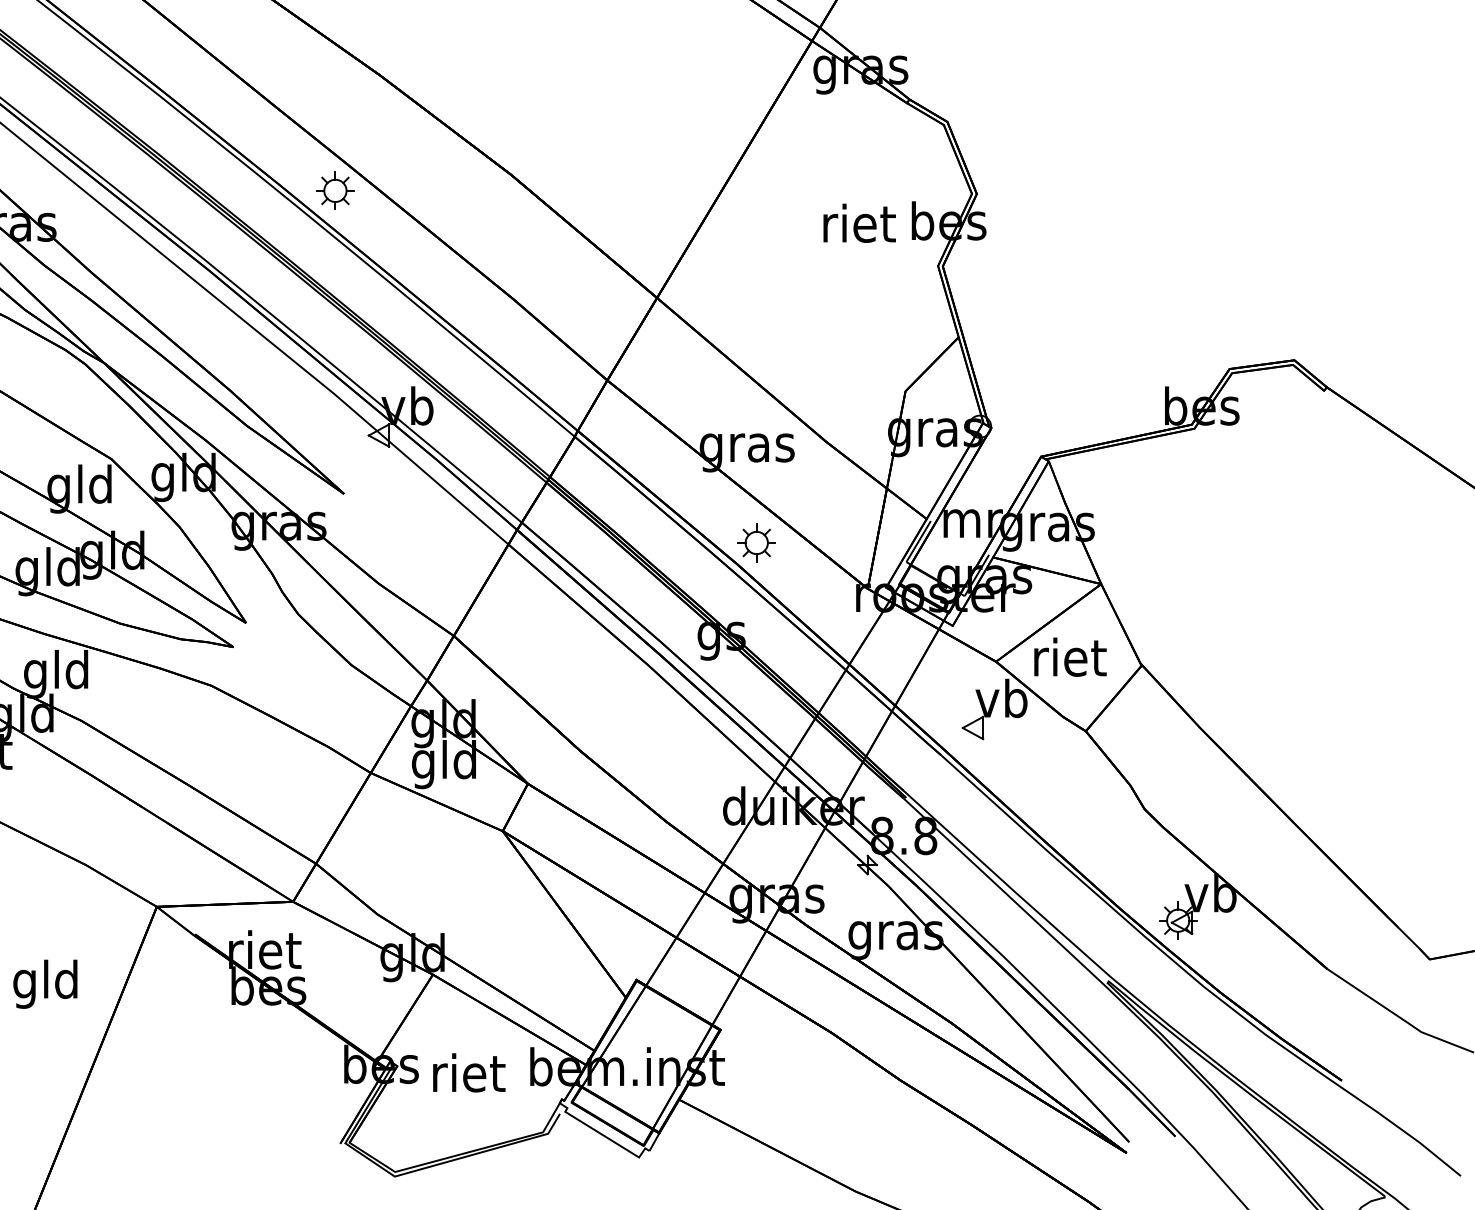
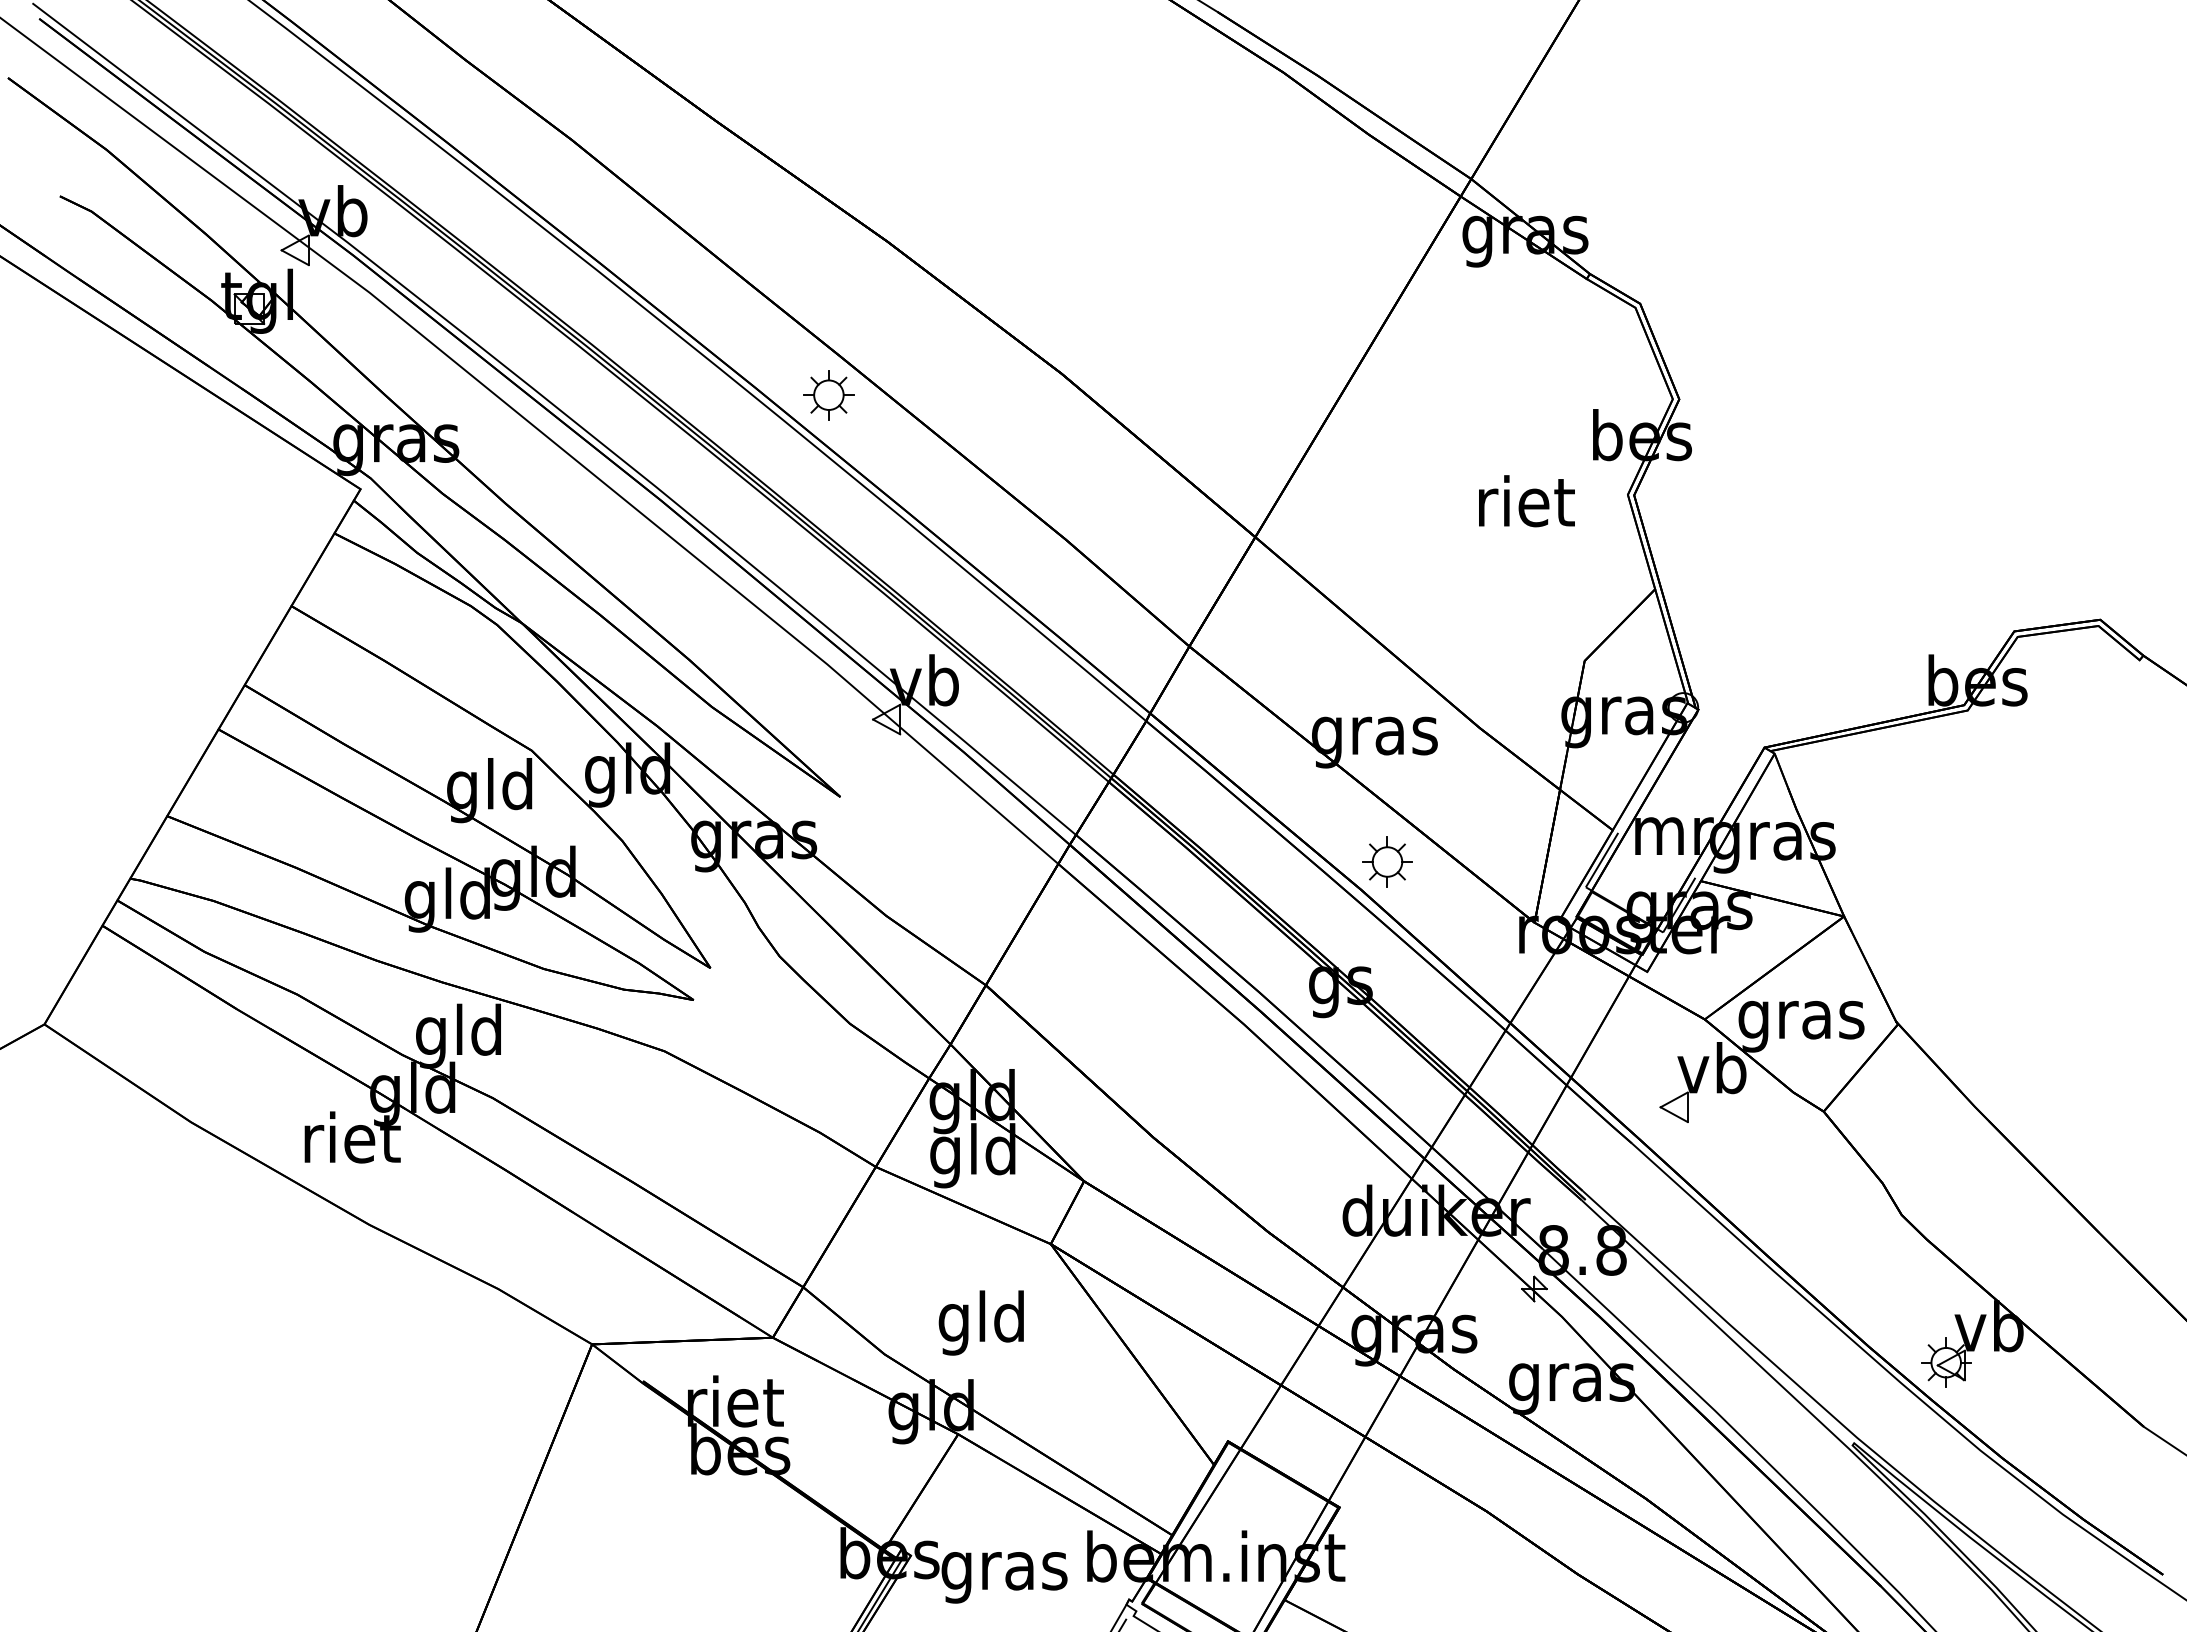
text: (859, 223) -> (1526, 501), moved
text: (1069, 661) -> (1801, 1019), riet -> gras
text: (44, 983) -> (980, 1322), moved
text: (467, 1077) -> (1004, 1570), riet -> gras

